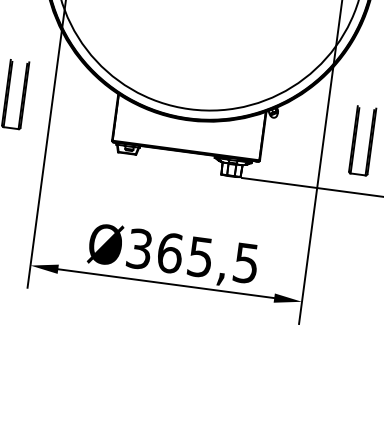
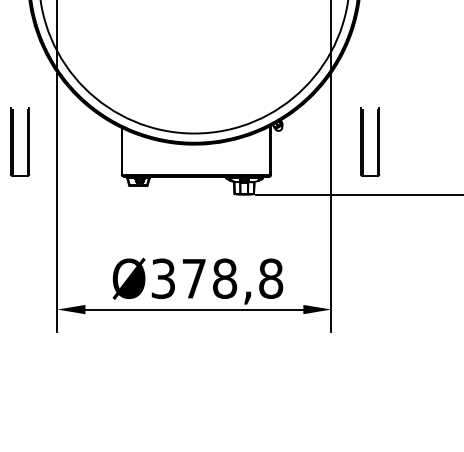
text: (208, 257) -> (232, 278), Ø365,5 -> Ø378,8

